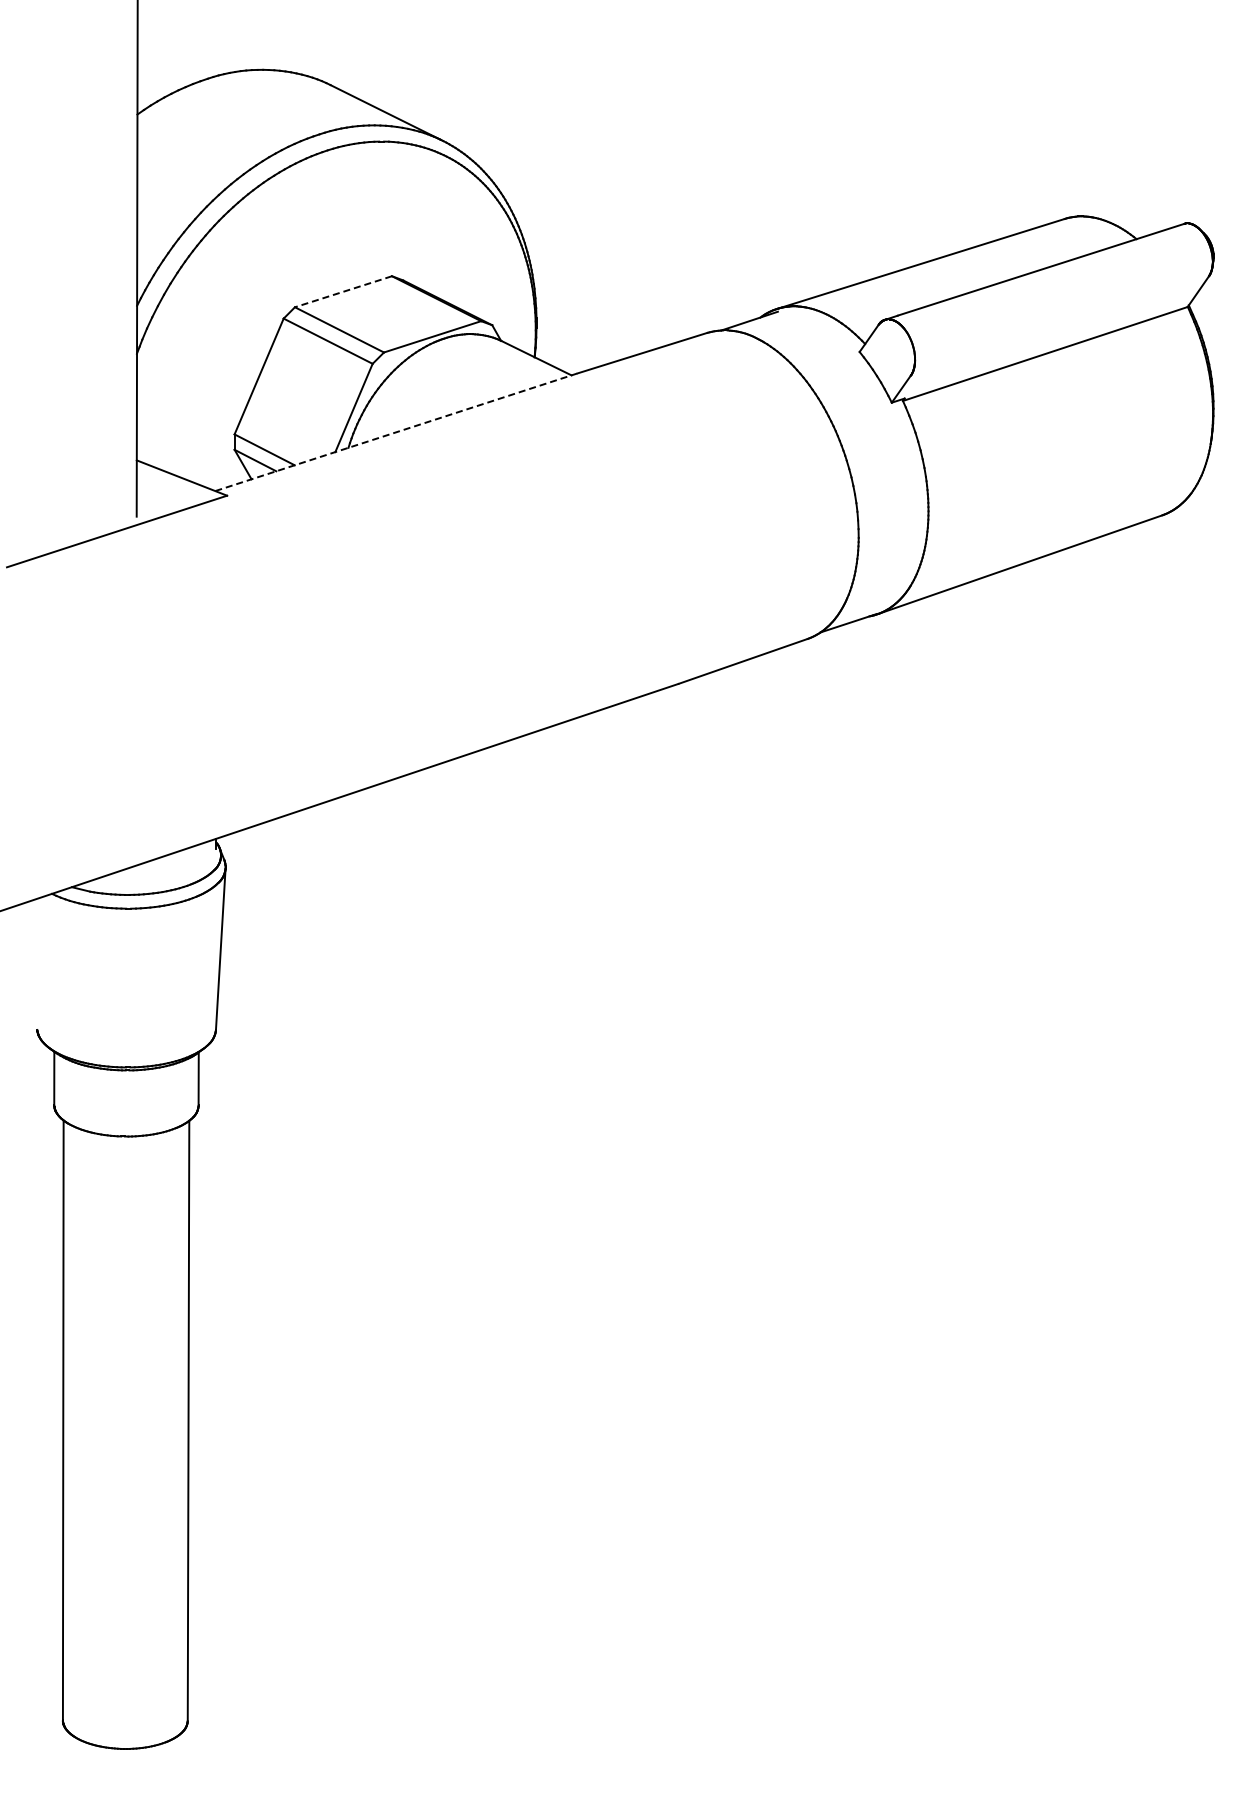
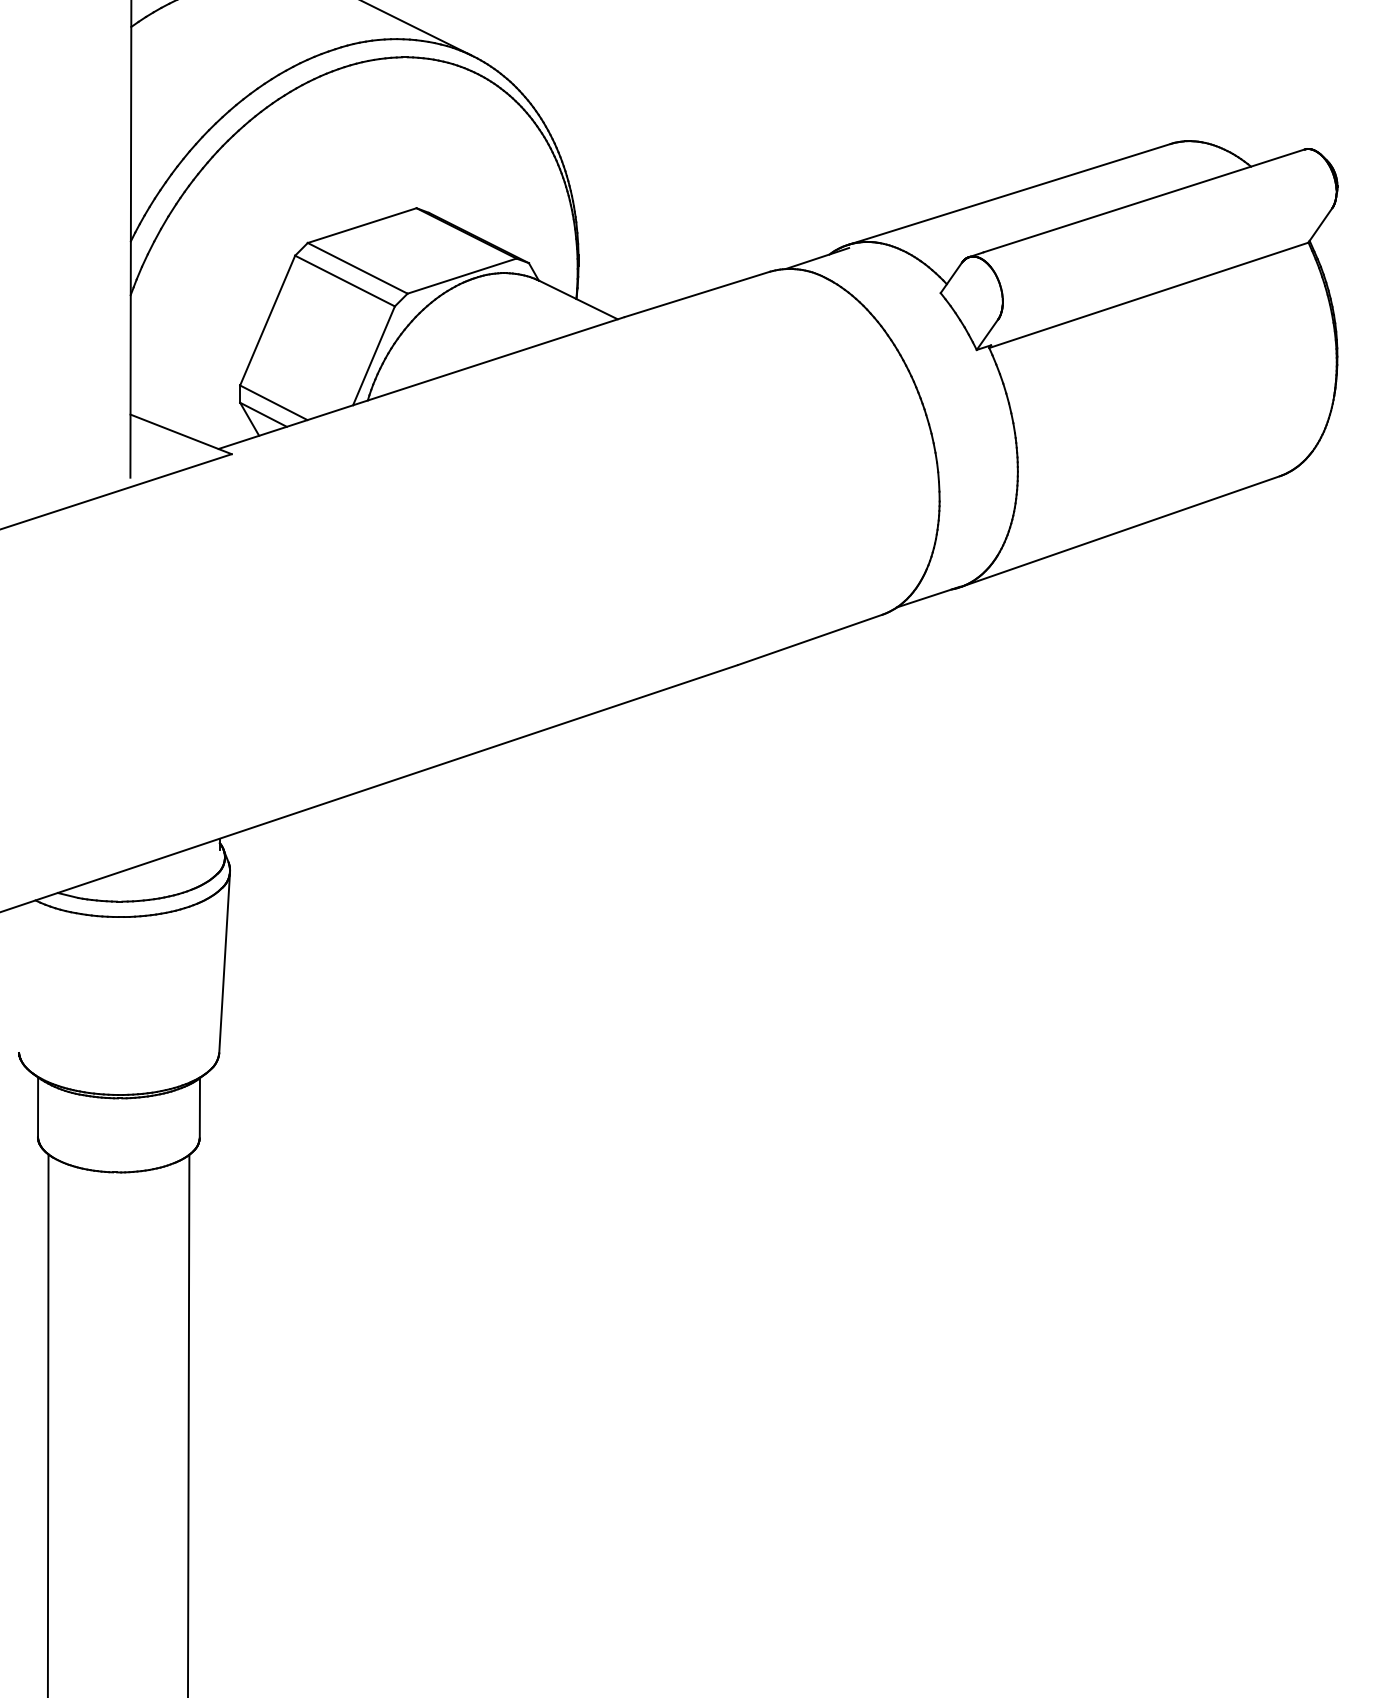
line: (343, 291) -> (362, 225), dashed -> solid
line: (396, 432) -> (421, 383), dashed -> solid

